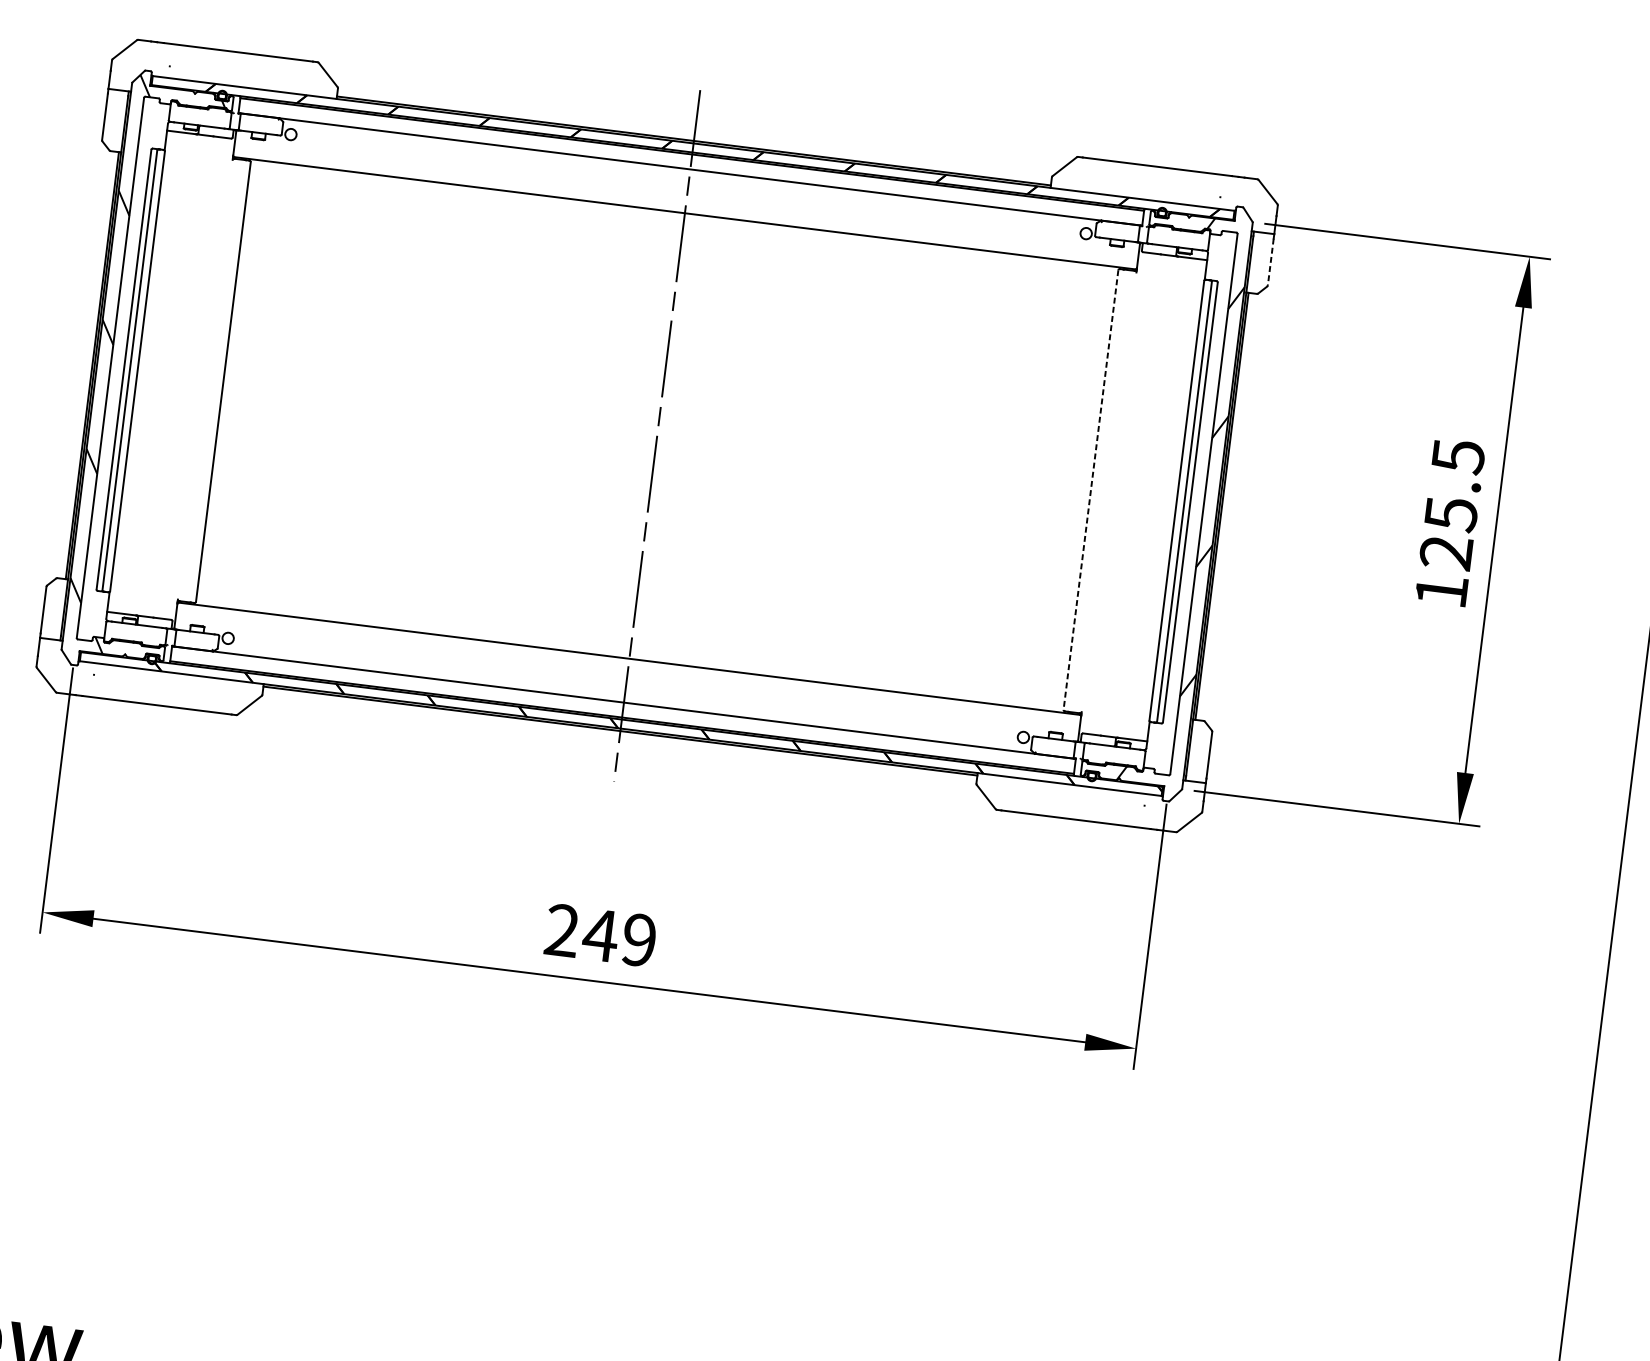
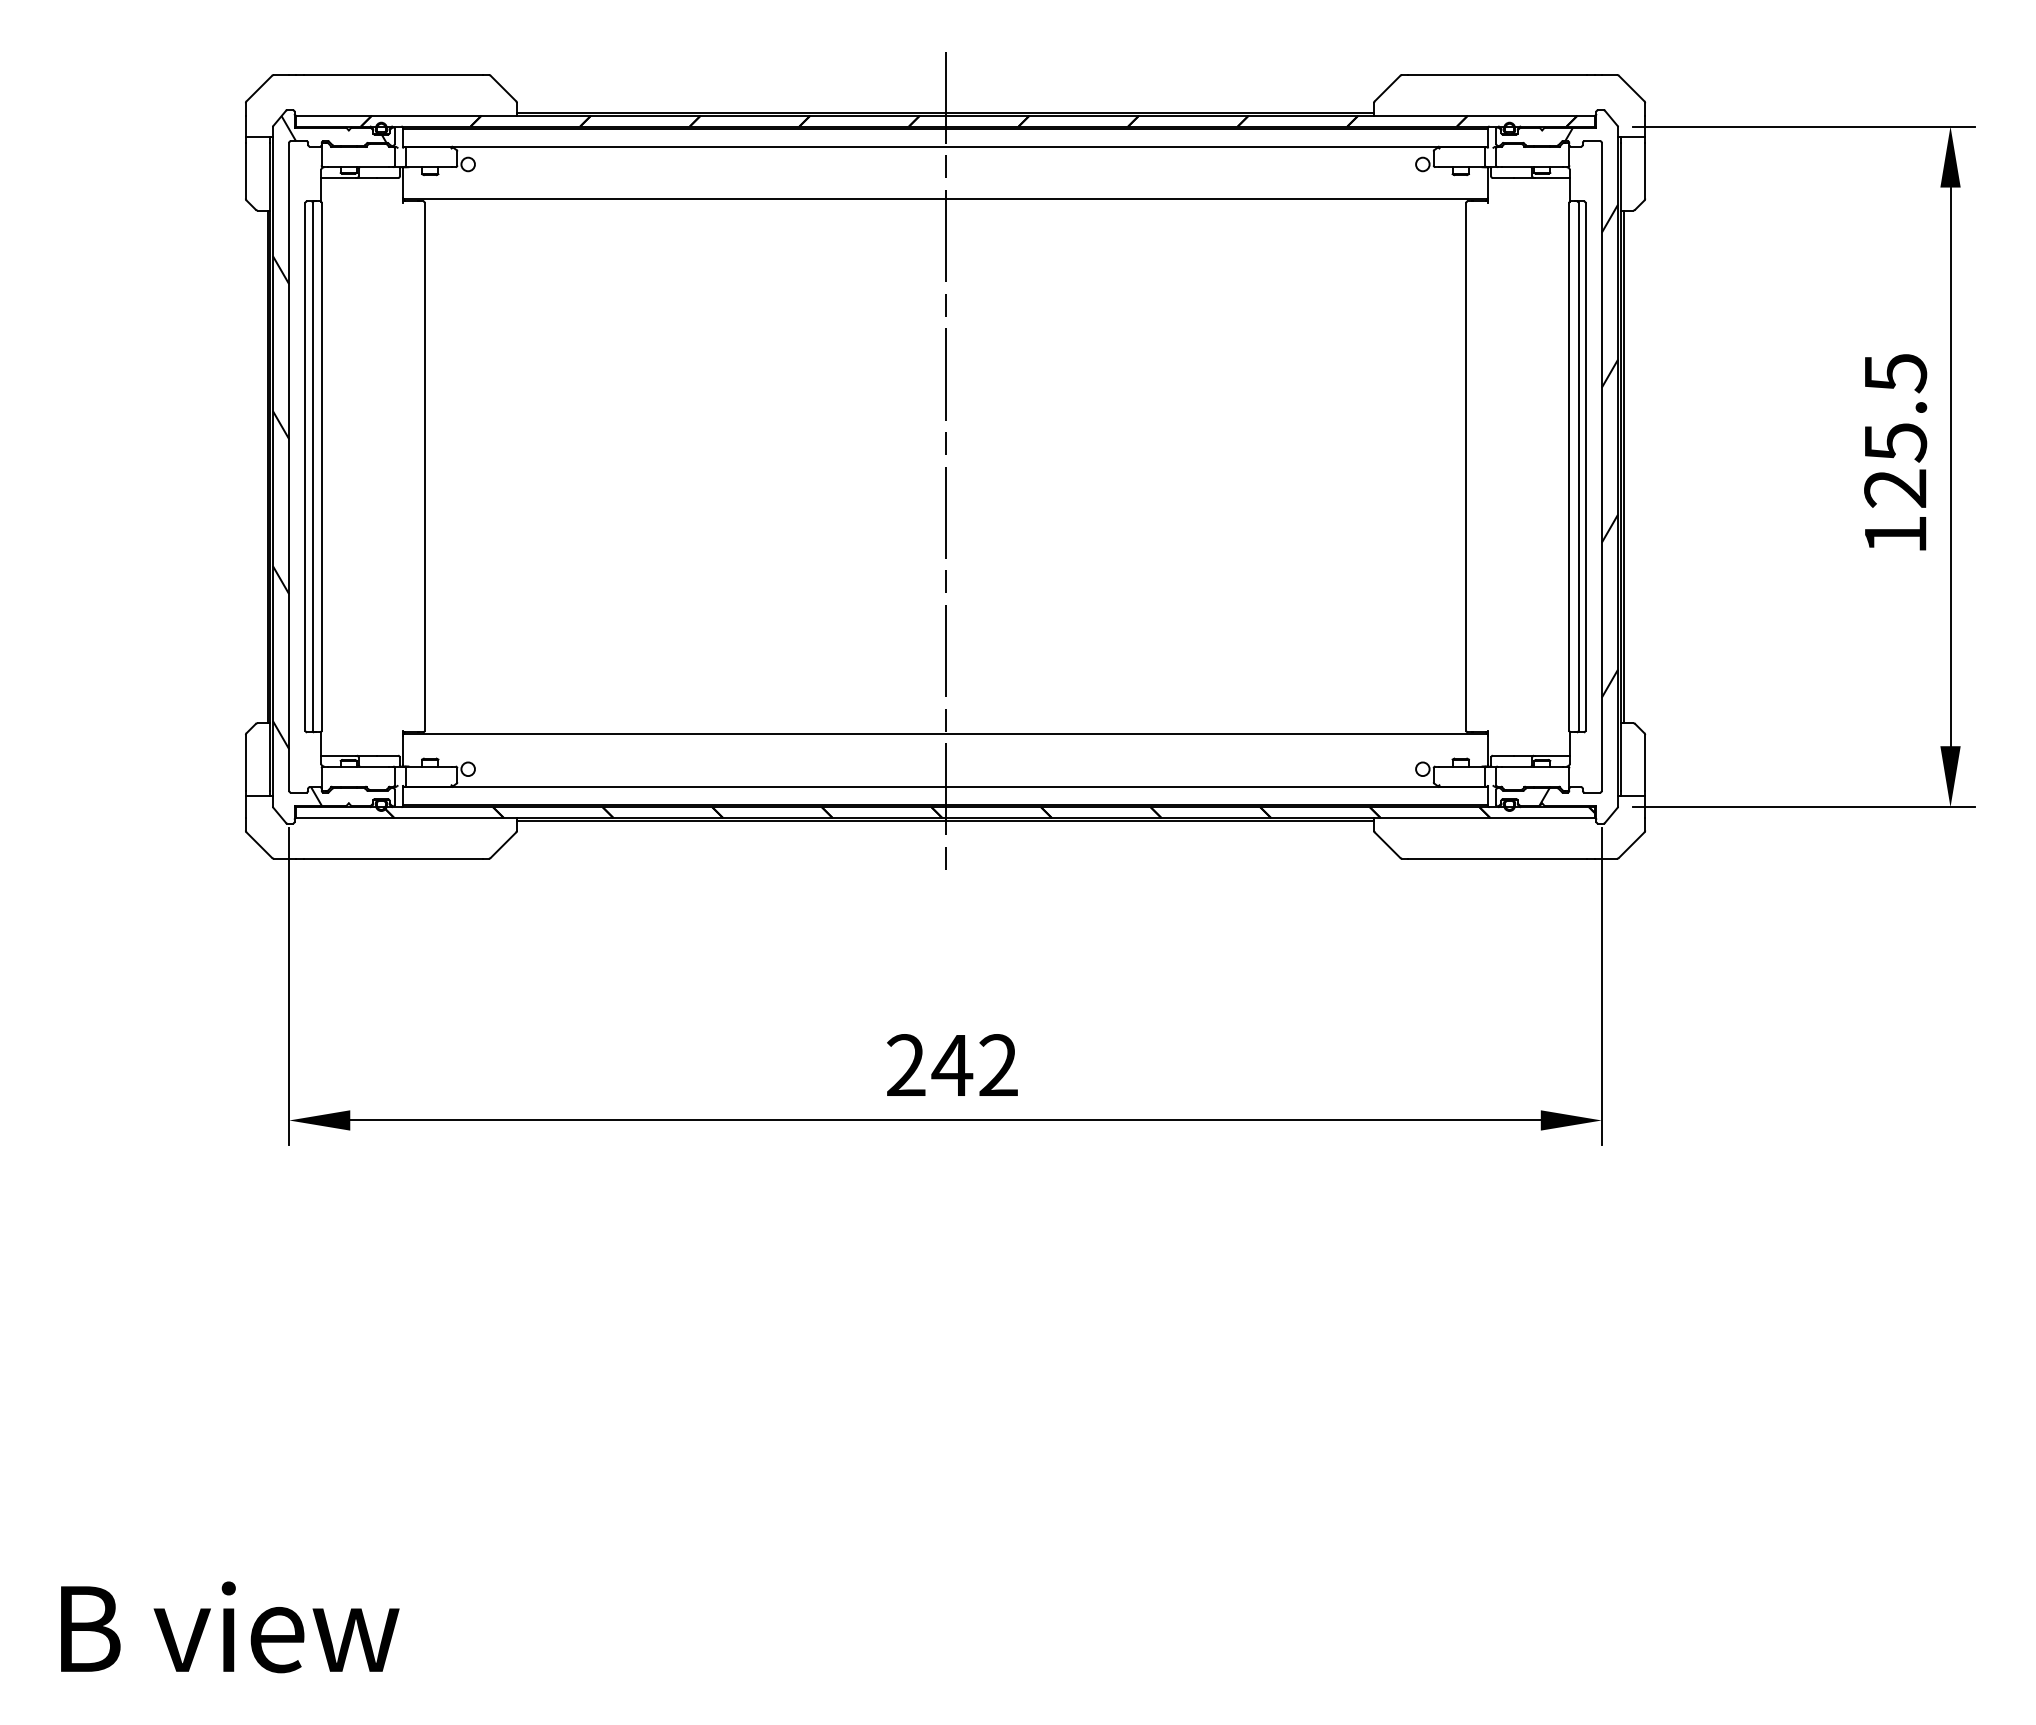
line: (1271, 261) -> (1645, 170), dashed -> solid
line: (1091, 489) -> (1466, 466), dashed -> solid
text: (639, 940) -> (998, 1065), 249 -> 242

